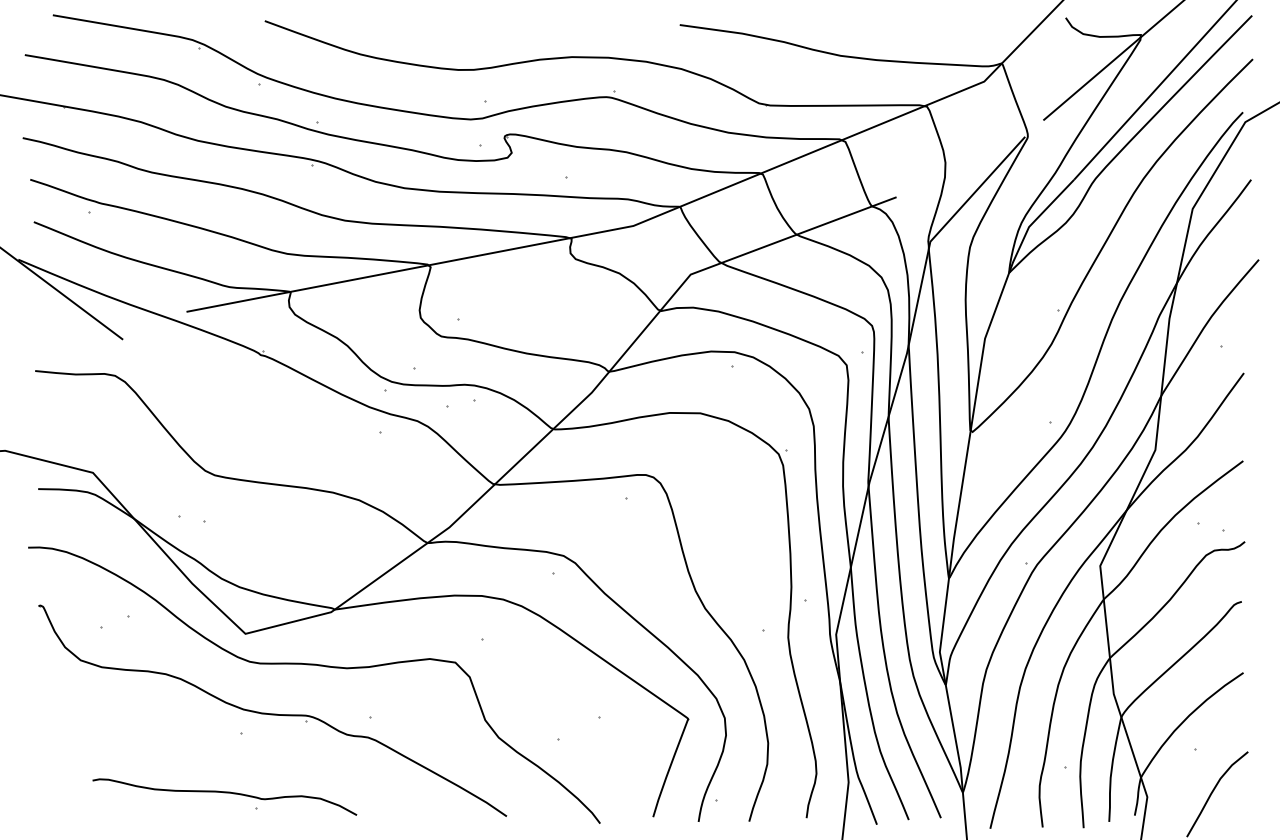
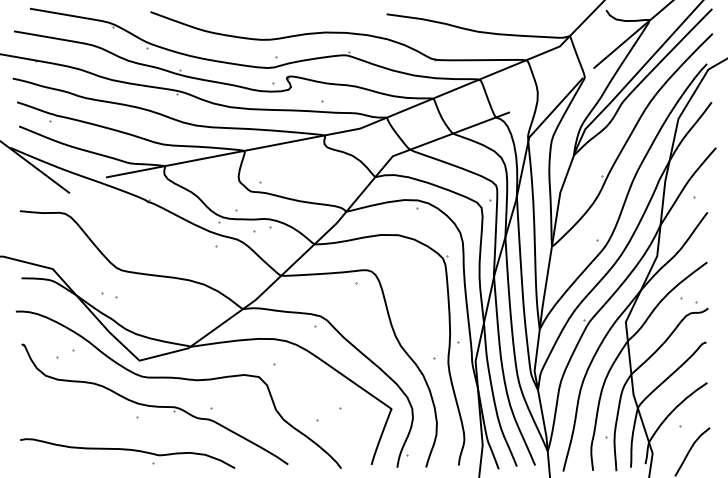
part: (224, 797) -> (127, 453), size x1.43

